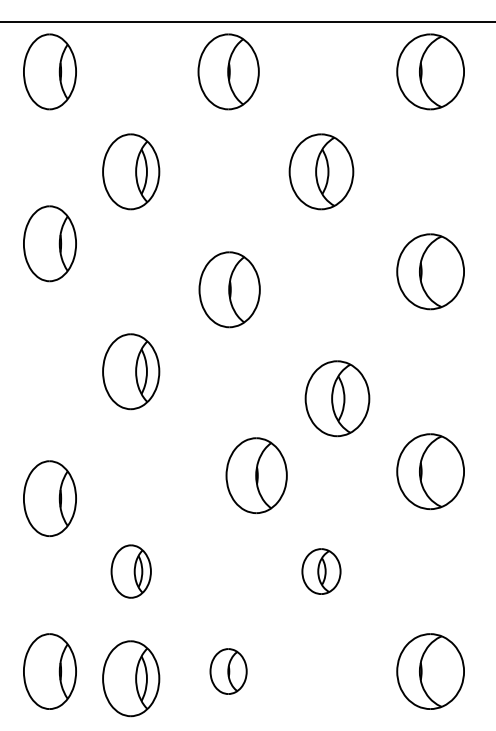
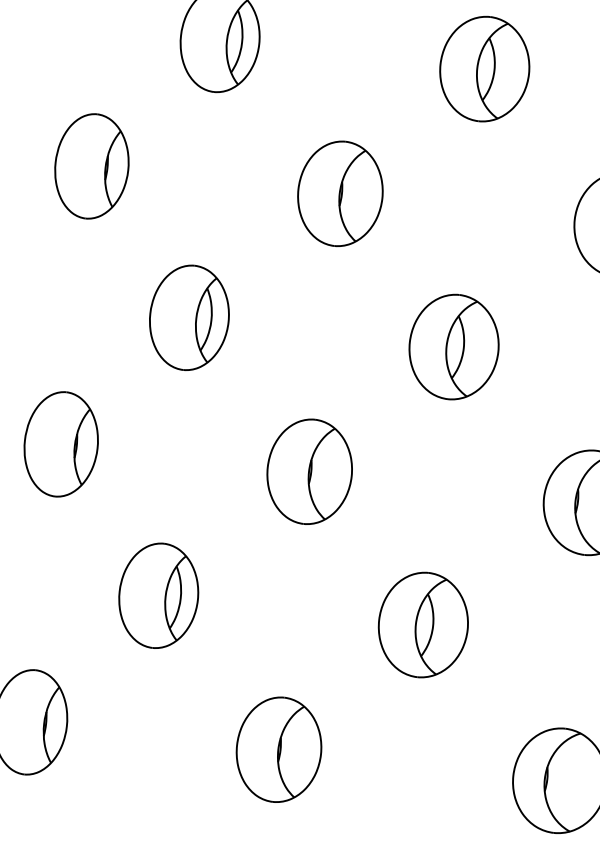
part: (49, 243) -> (91, 165), moved
part: (229, 289) -> (340, 193), moved
part: (337, 398) -> (454, 346), moved
part: (256, 475) -> (309, 471), moved
part: (49, 498) -> (60, 444), moved
part: (131, 571) -> (159, 595), size x1.43
part: (321, 571) -> (423, 624), size x1.67
part: (228, 671) -> (278, 749), size x1.67
part: (131, 678) -> (142, 744), removed

